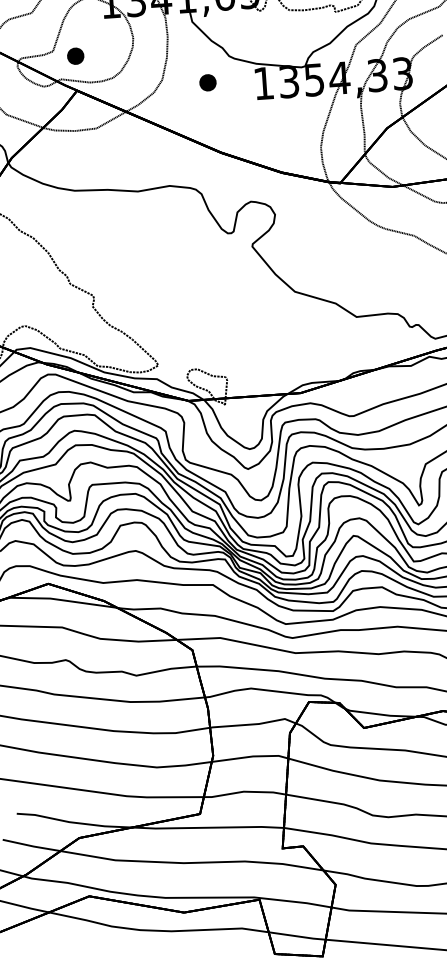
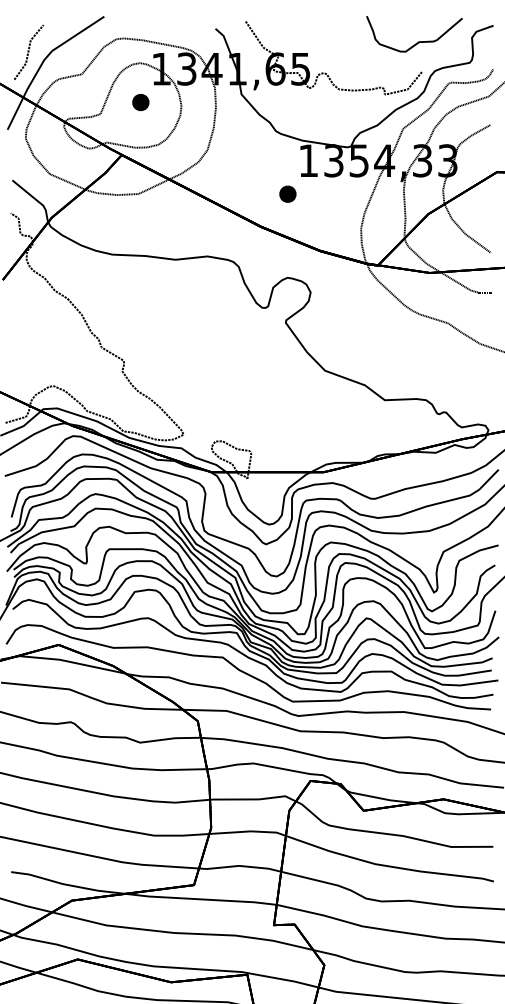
part: (75, 56) -> (140, 102), moved
part: (207, 82) -> (287, 193), moved

